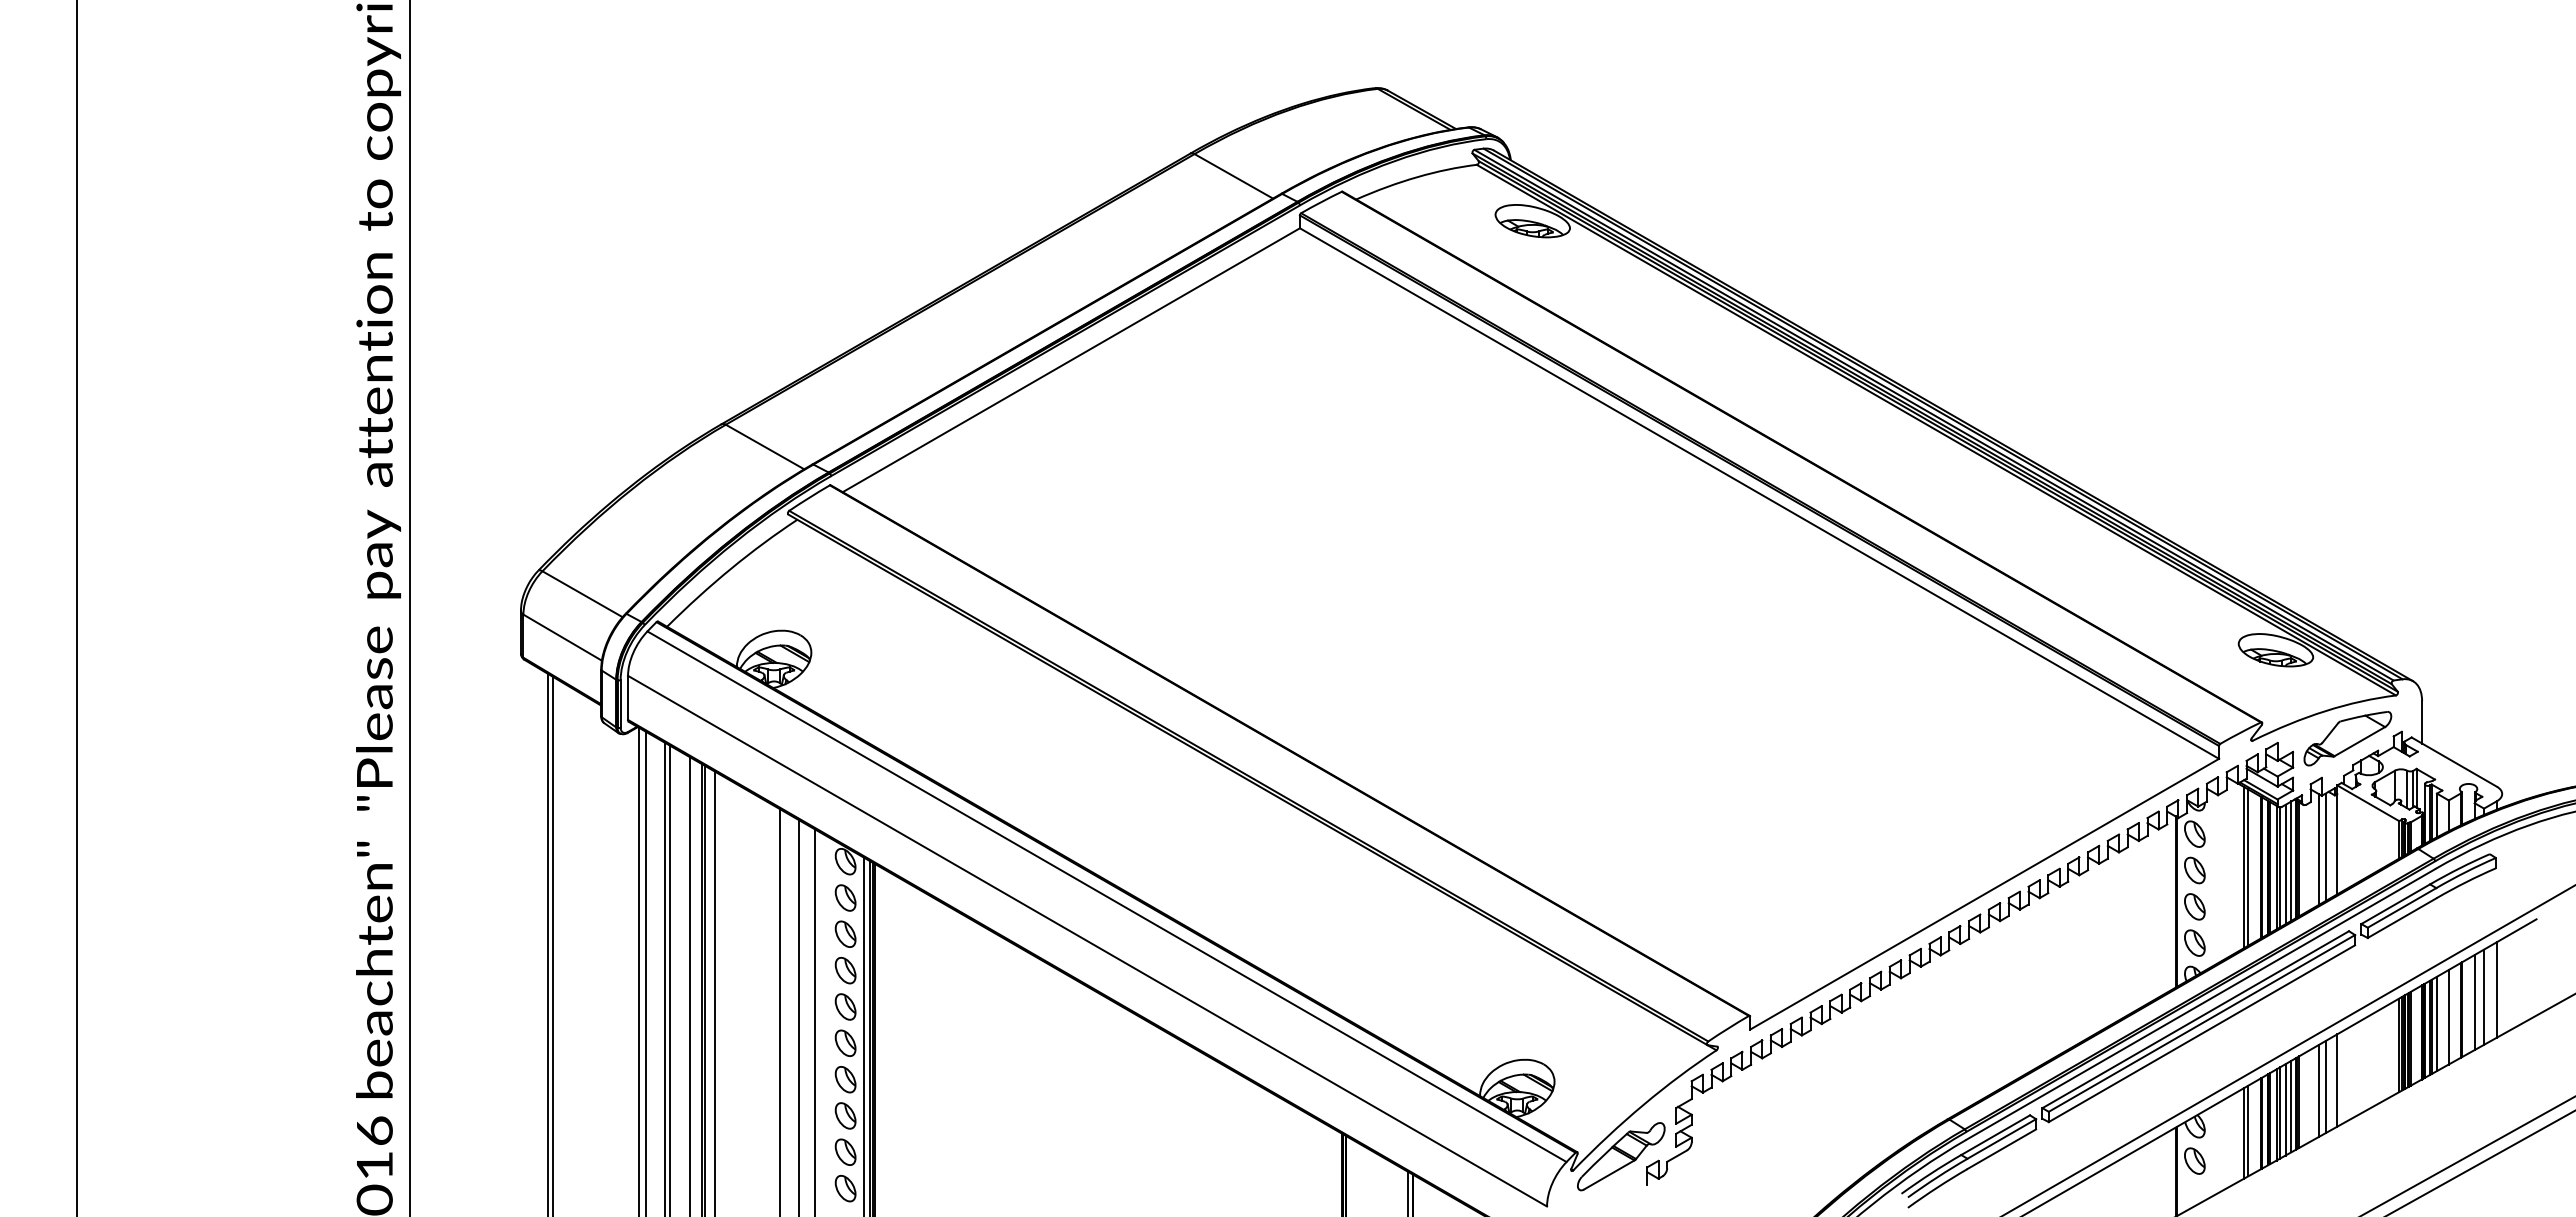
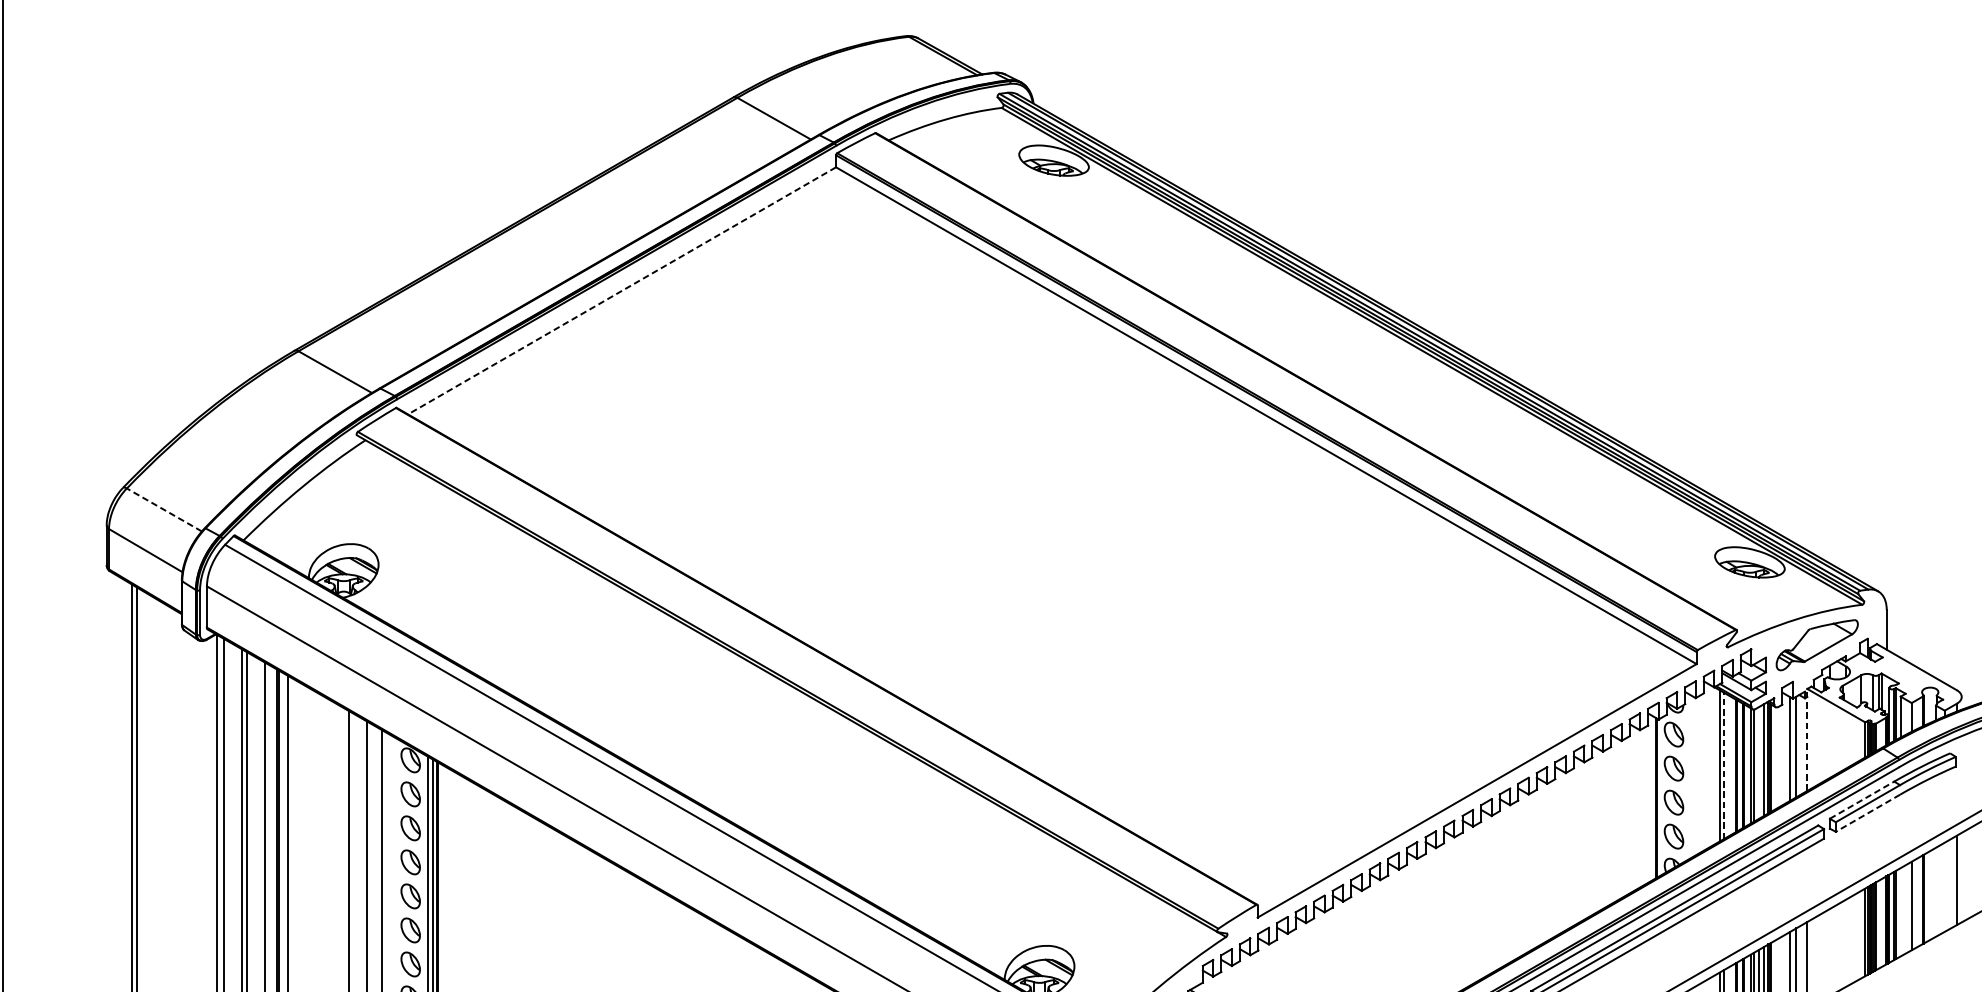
line: (1071, 360) -> (622, 291), solid -> dashed
line: (582, 593) -> (164, 509), solid -> dashed
line: (2337, 839) -> (1807, 739), solid -> dashed
line: (2285, 864) -> (1758, 763), removed
line: (2248, 867) -> (1724, 765), solid -> dashed
line: (2395, 904) -> (1861, 800), solid -> dashed
line: (2402, 918) -> (1868, 813), solid -> dashed
line: (2484, 996) -> (1945, 886), removed
line: (2474, 1002) -> (1935, 892), removed
line: (2437, 1023) -> (1901, 911), removed

